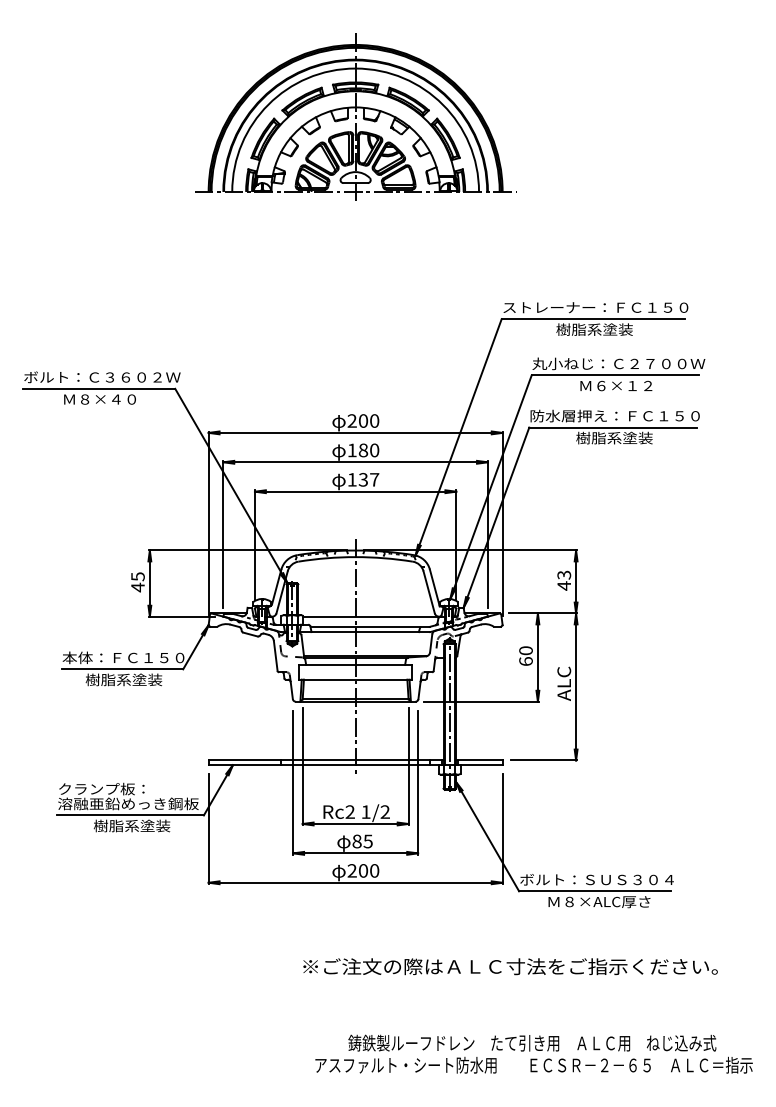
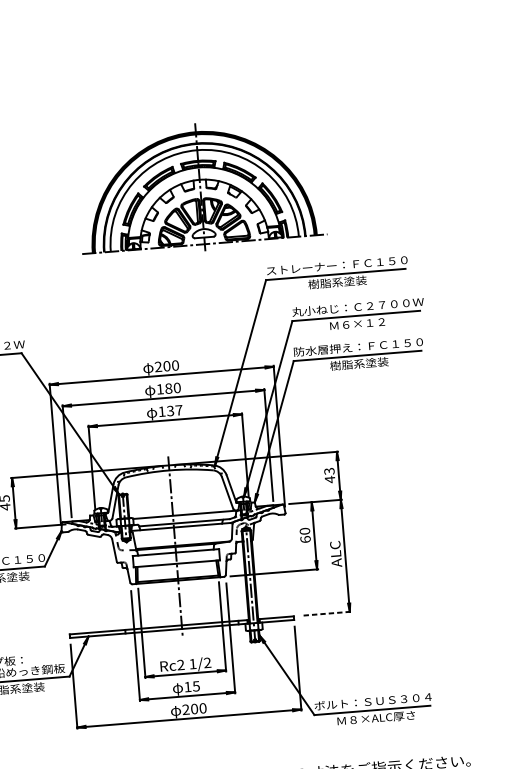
part: (355, 116) -> (200, 186), moved
line: (544, 760) -> (325, 613), solid -> dashed
text: (356, 841) -> (187, 687), 85 -> 15

